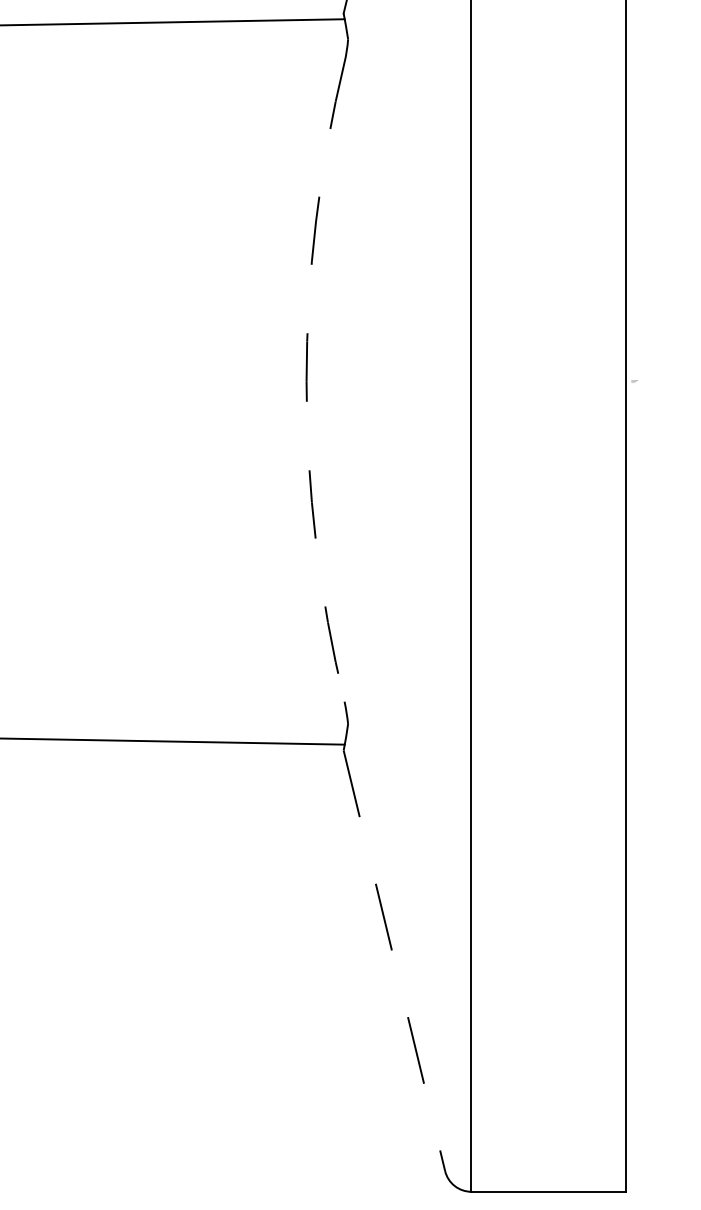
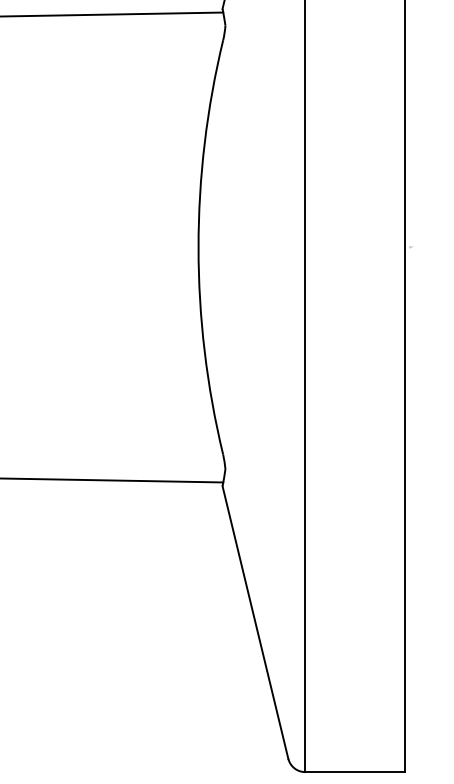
arc: (306, 381) -> (198, 247), dashed -> solid
line: (394, 960) -> (255, 622), dashed -> solid

